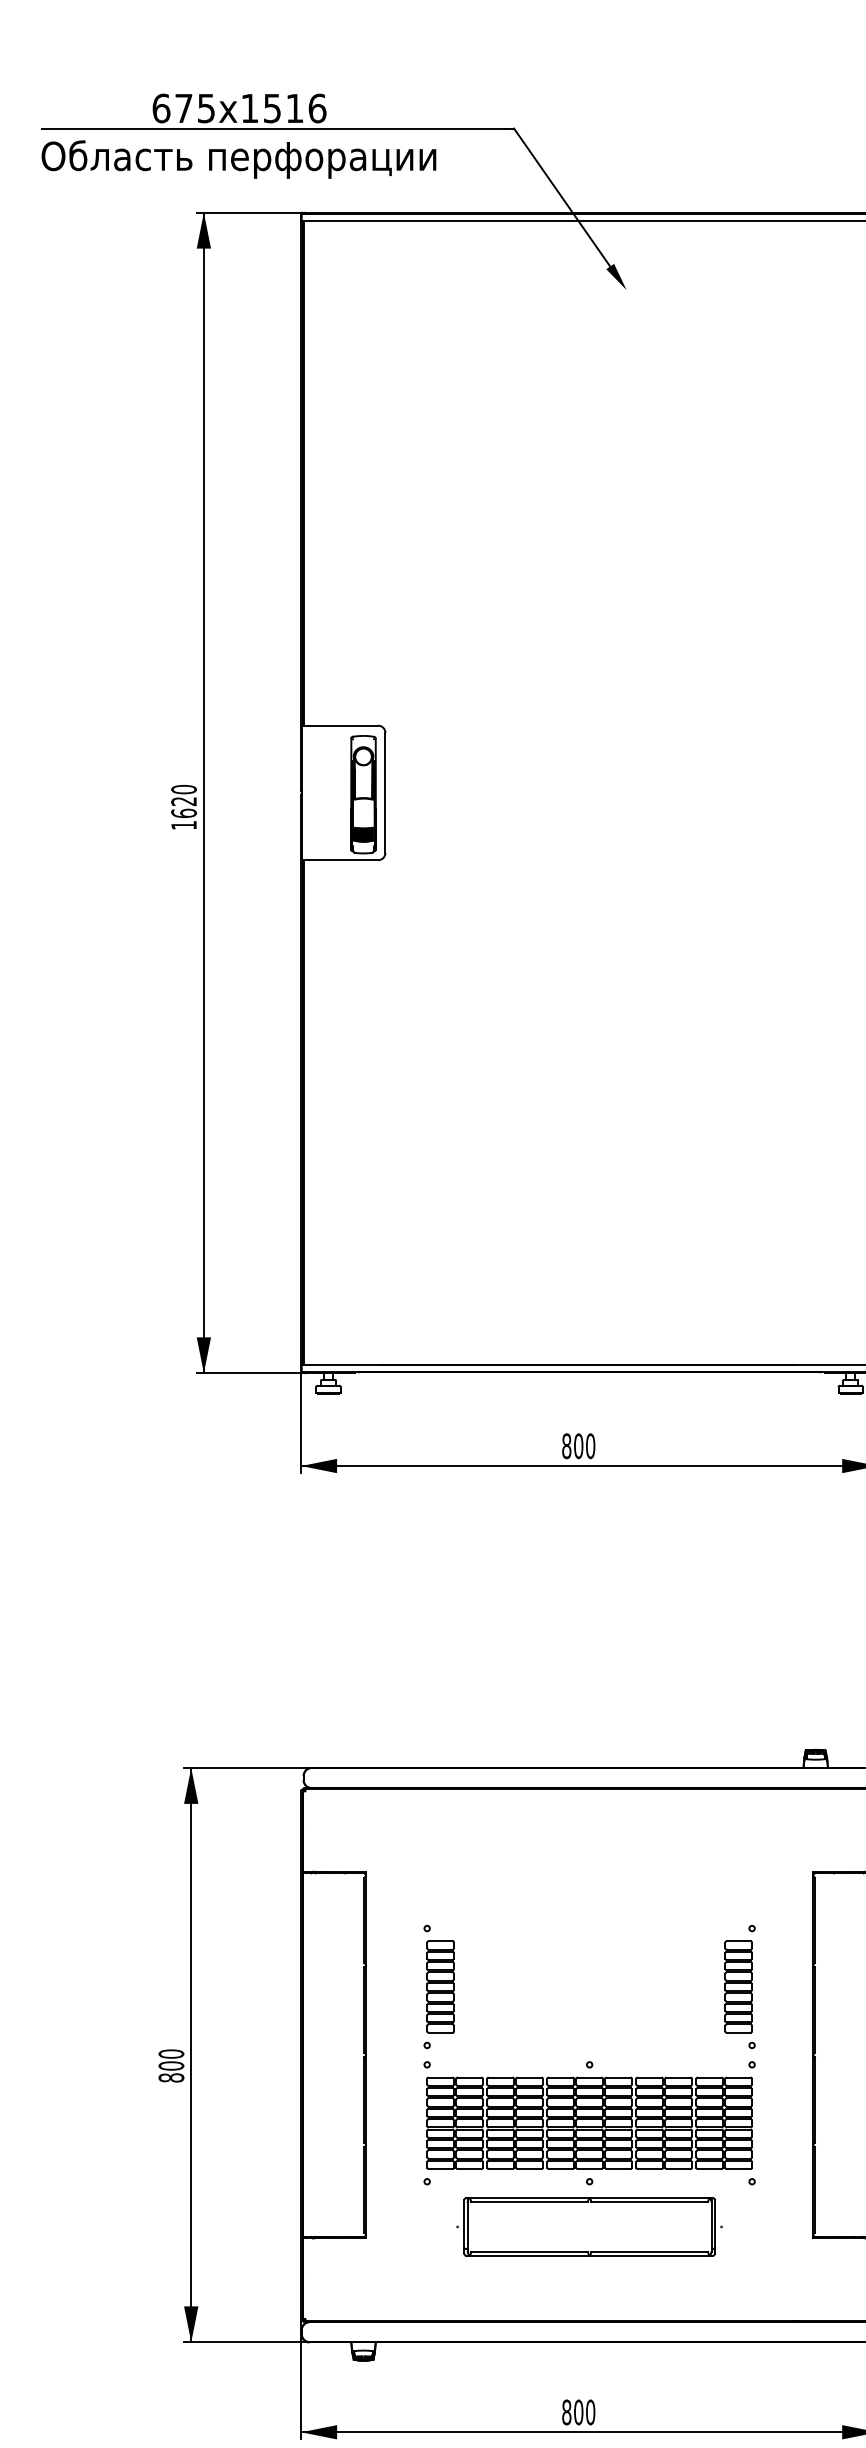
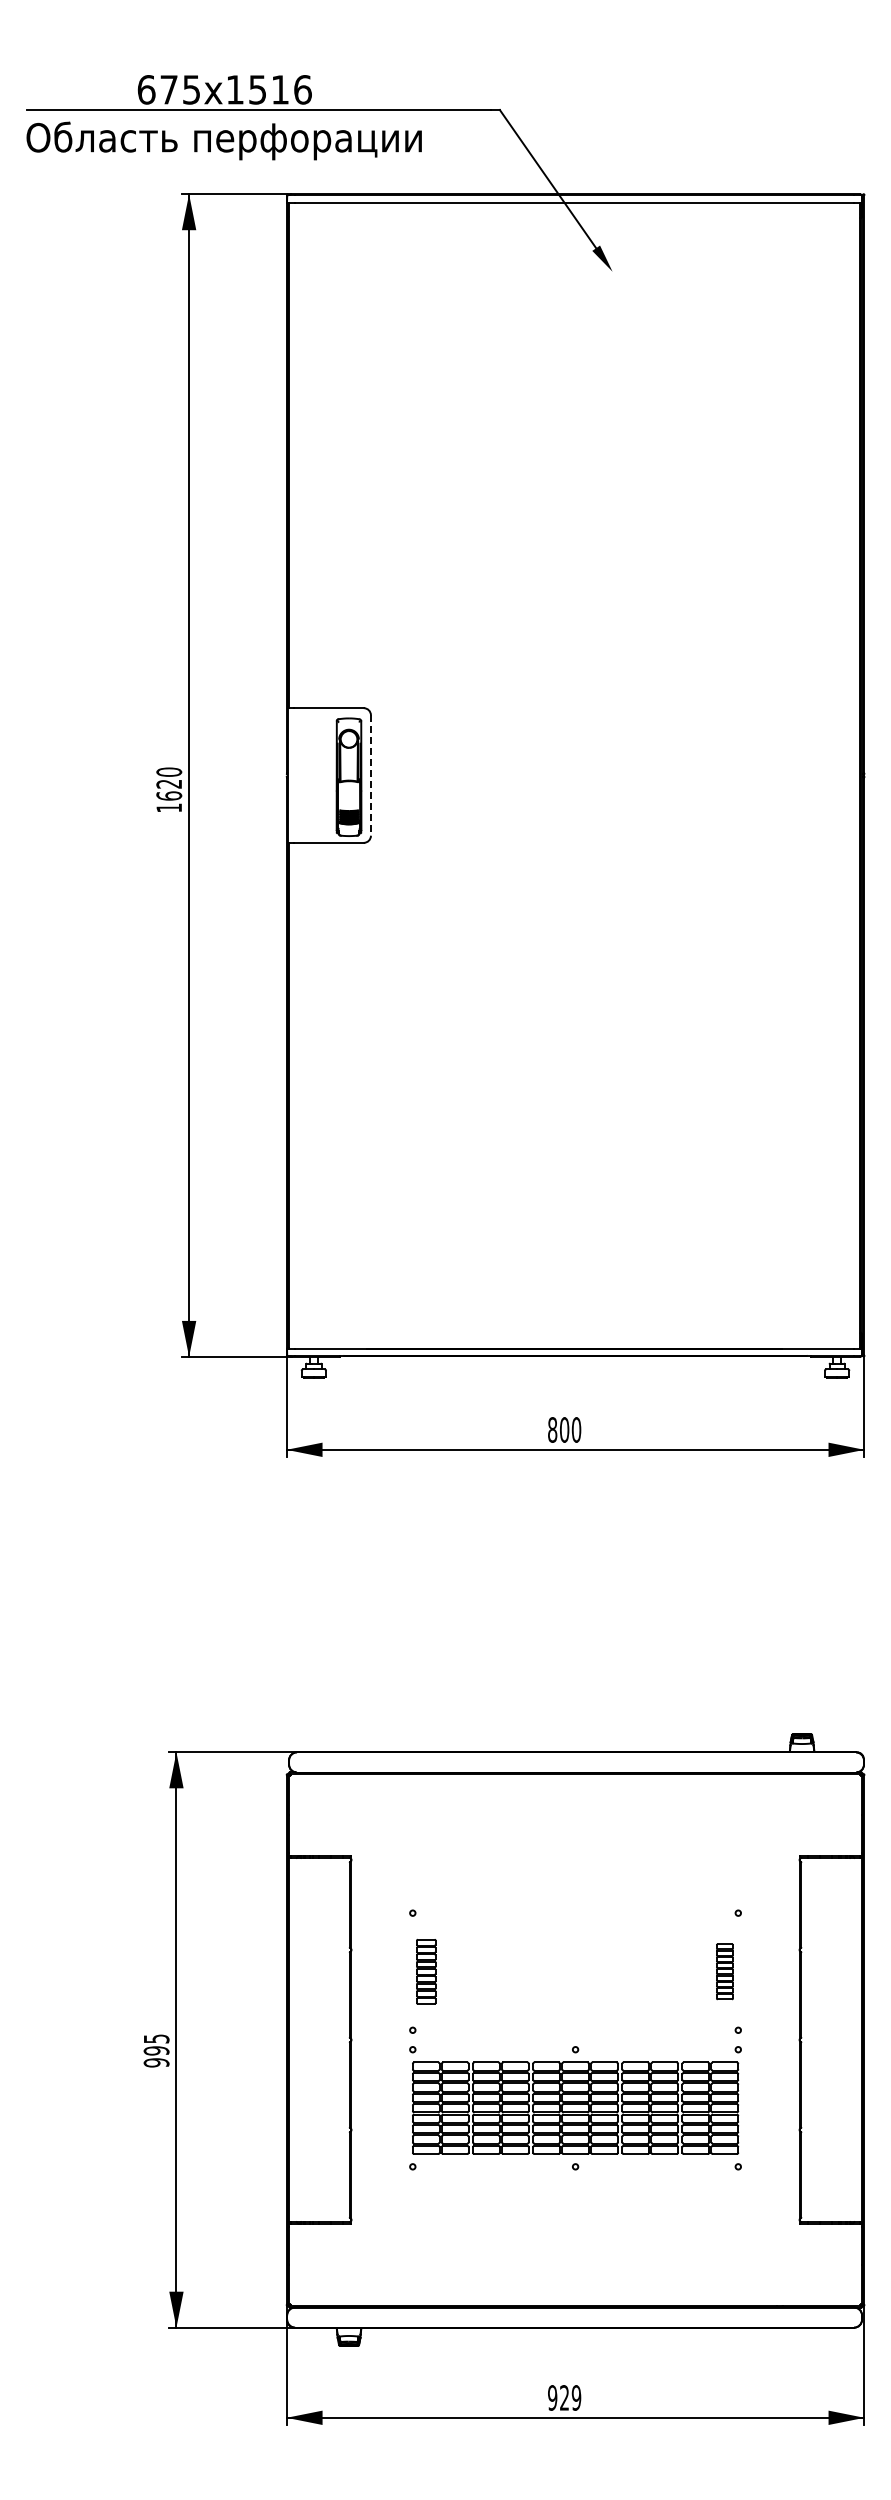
line: (384, 793) -> (370, 776), solid -> dashed
part: (440, 1986) -> (426, 1971), size x0.7
part: (738, 1986) -> (724, 1971), size x0.6
text: (171, 2065) -> (156, 2050), 800 -> 995
part: (589, 2226) -> (575, 2211), removed
text: (578, 2411) -> (564, 2397), 800 -> 929

